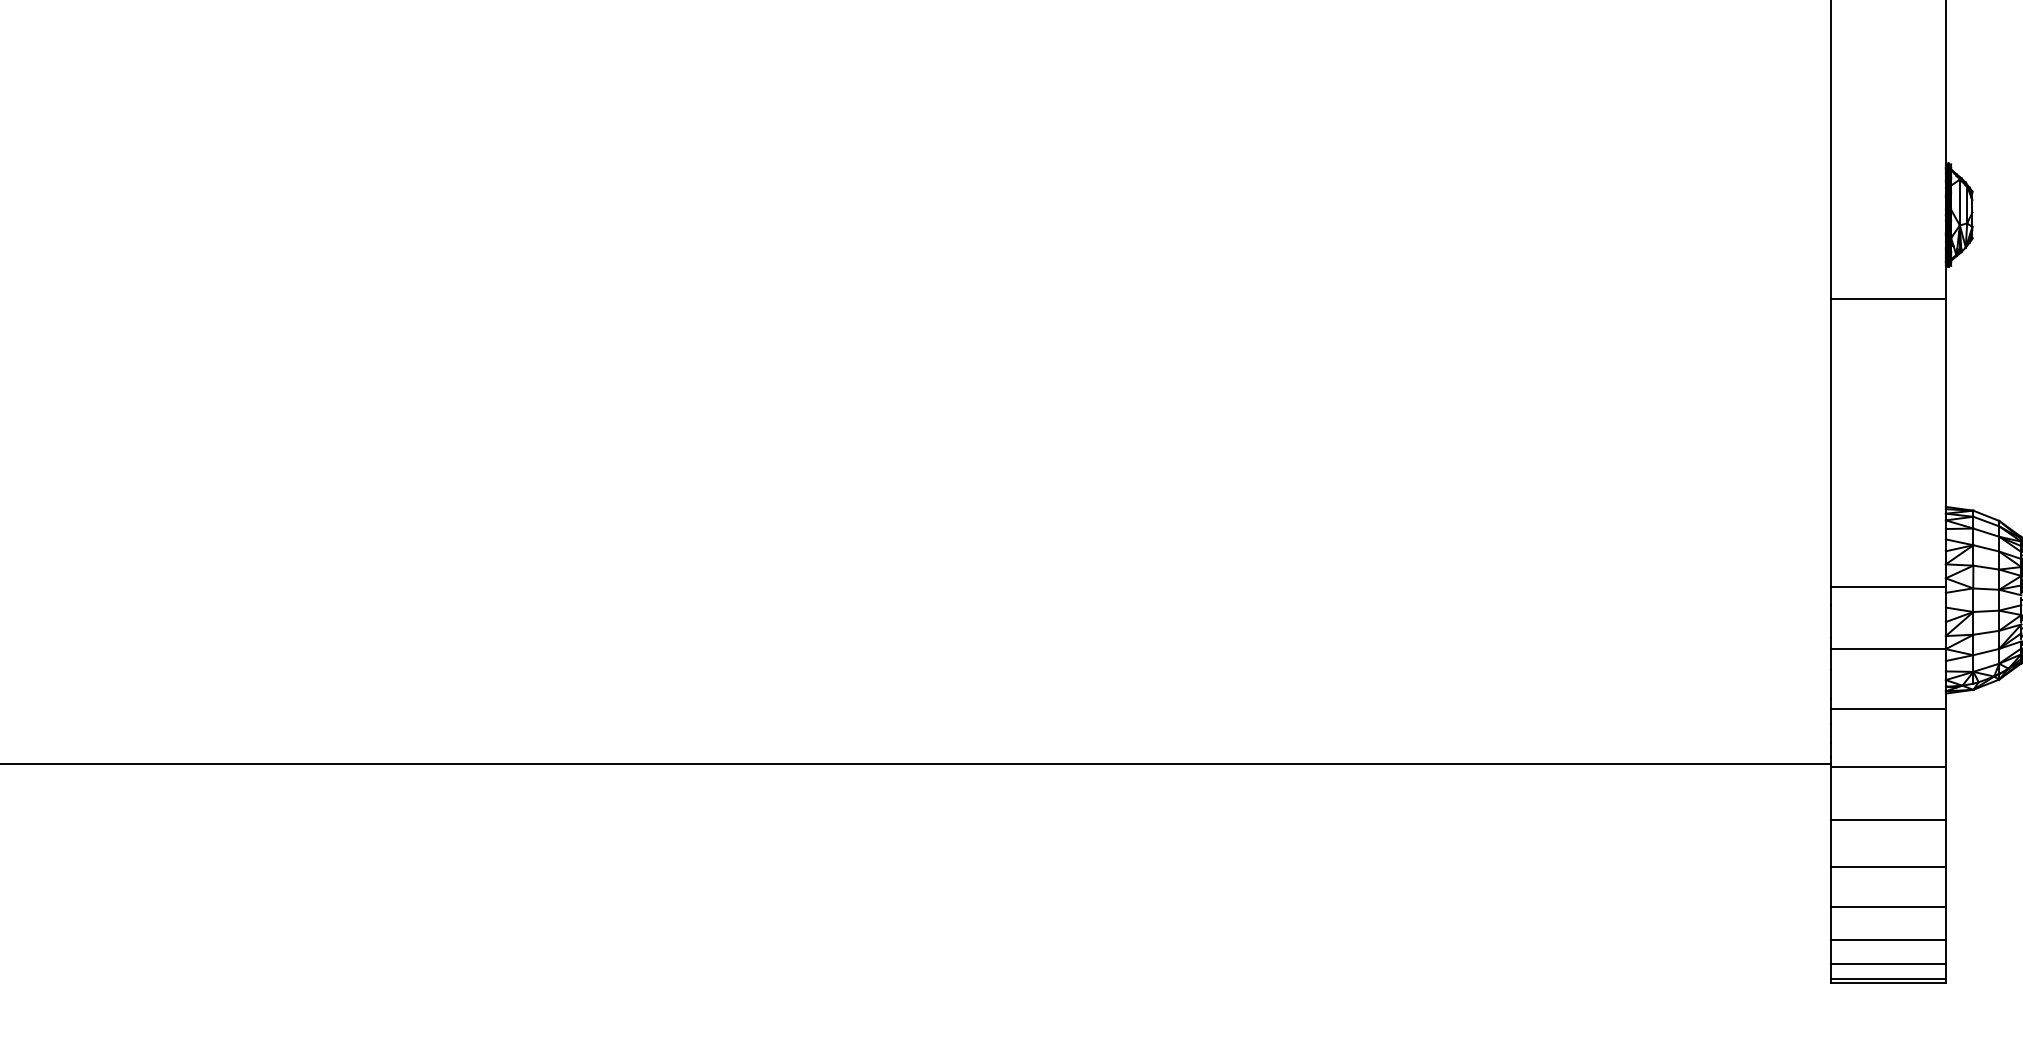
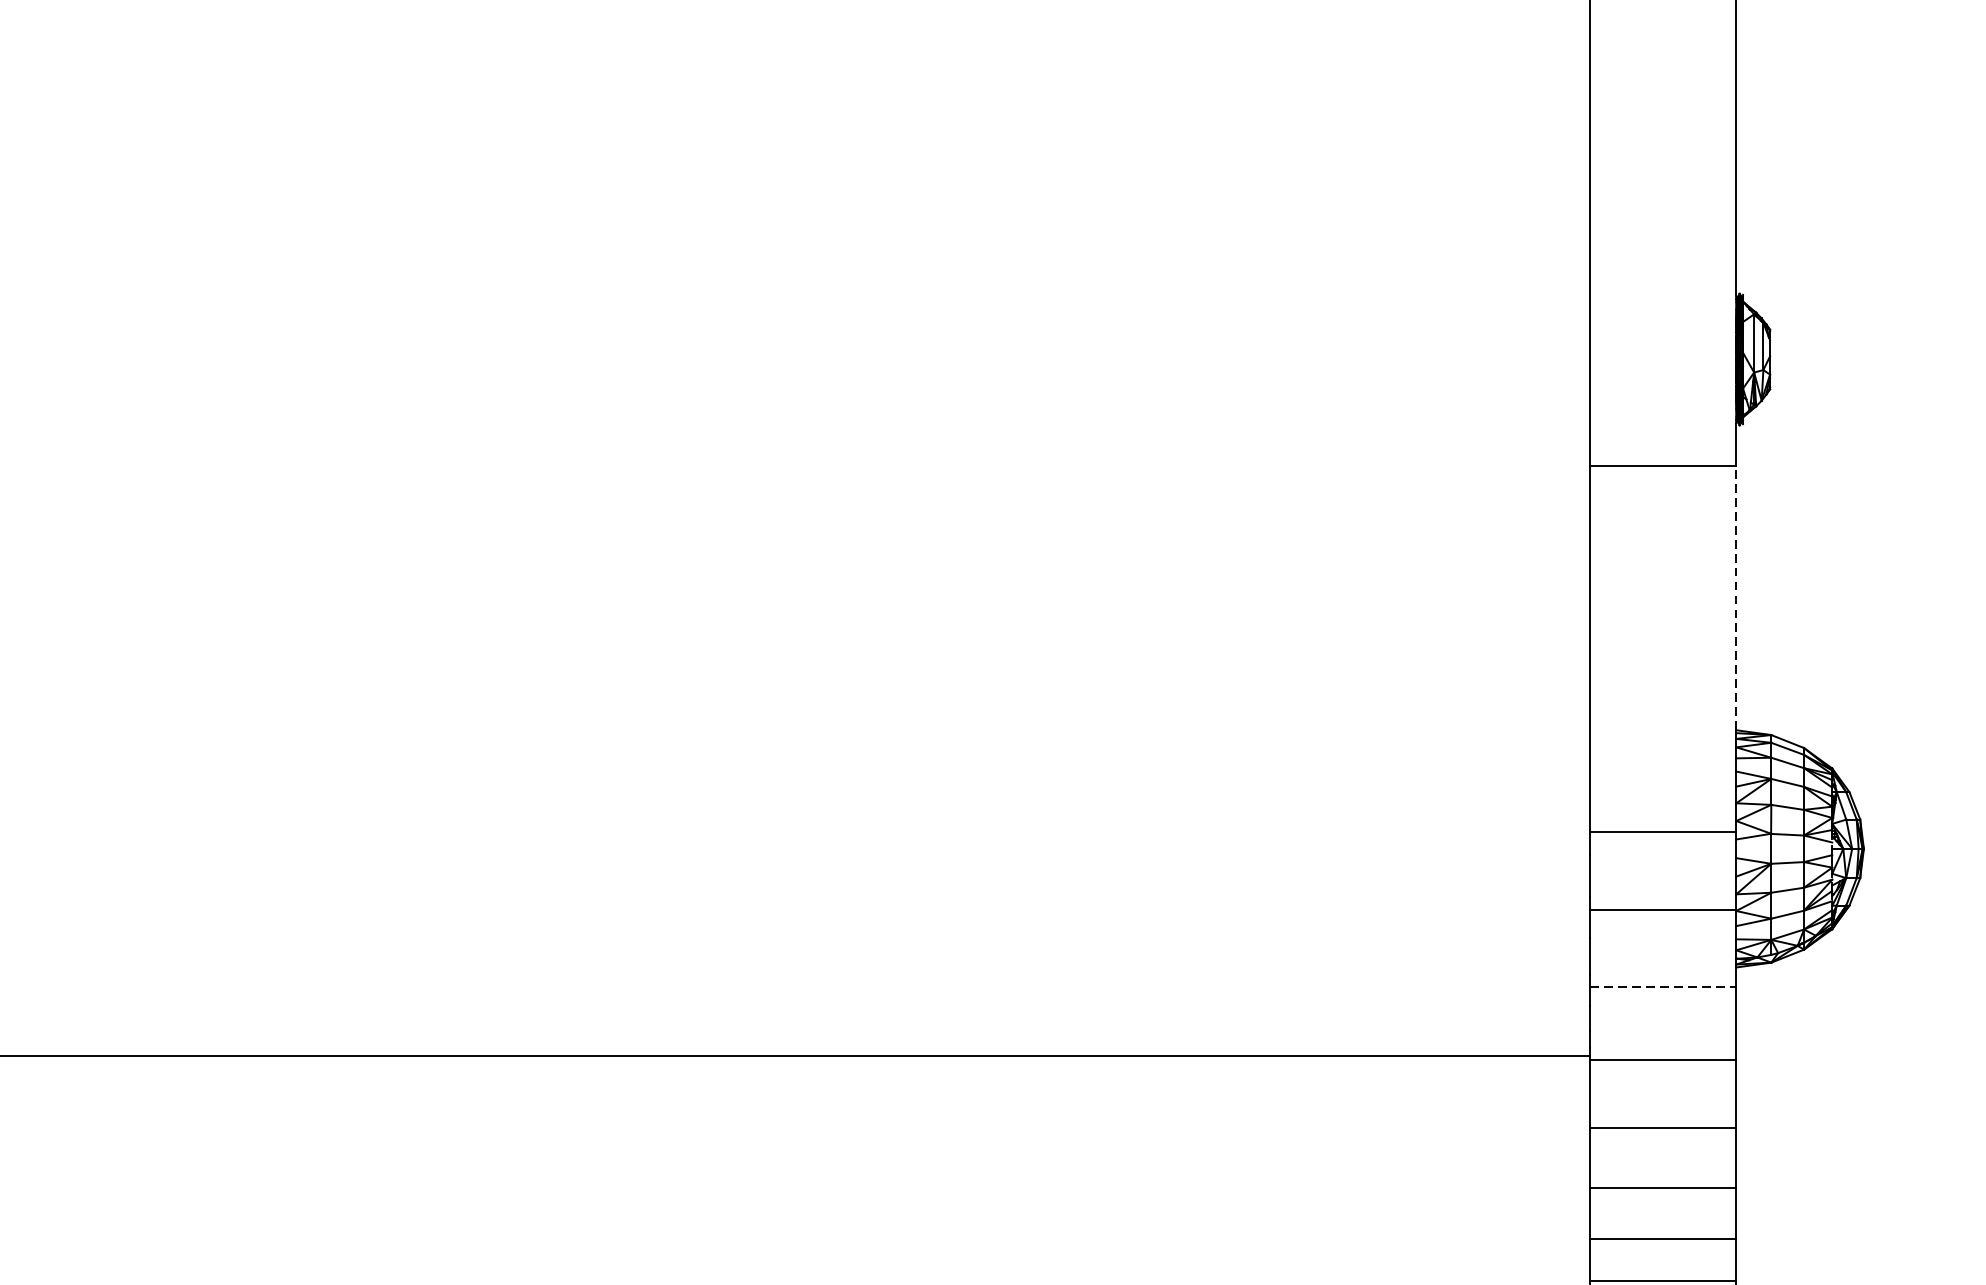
line: (1945, 402) -> (1735, 597), solid -> dashed
line: (1888, 709) -> (1663, 987), solid -> dashed

